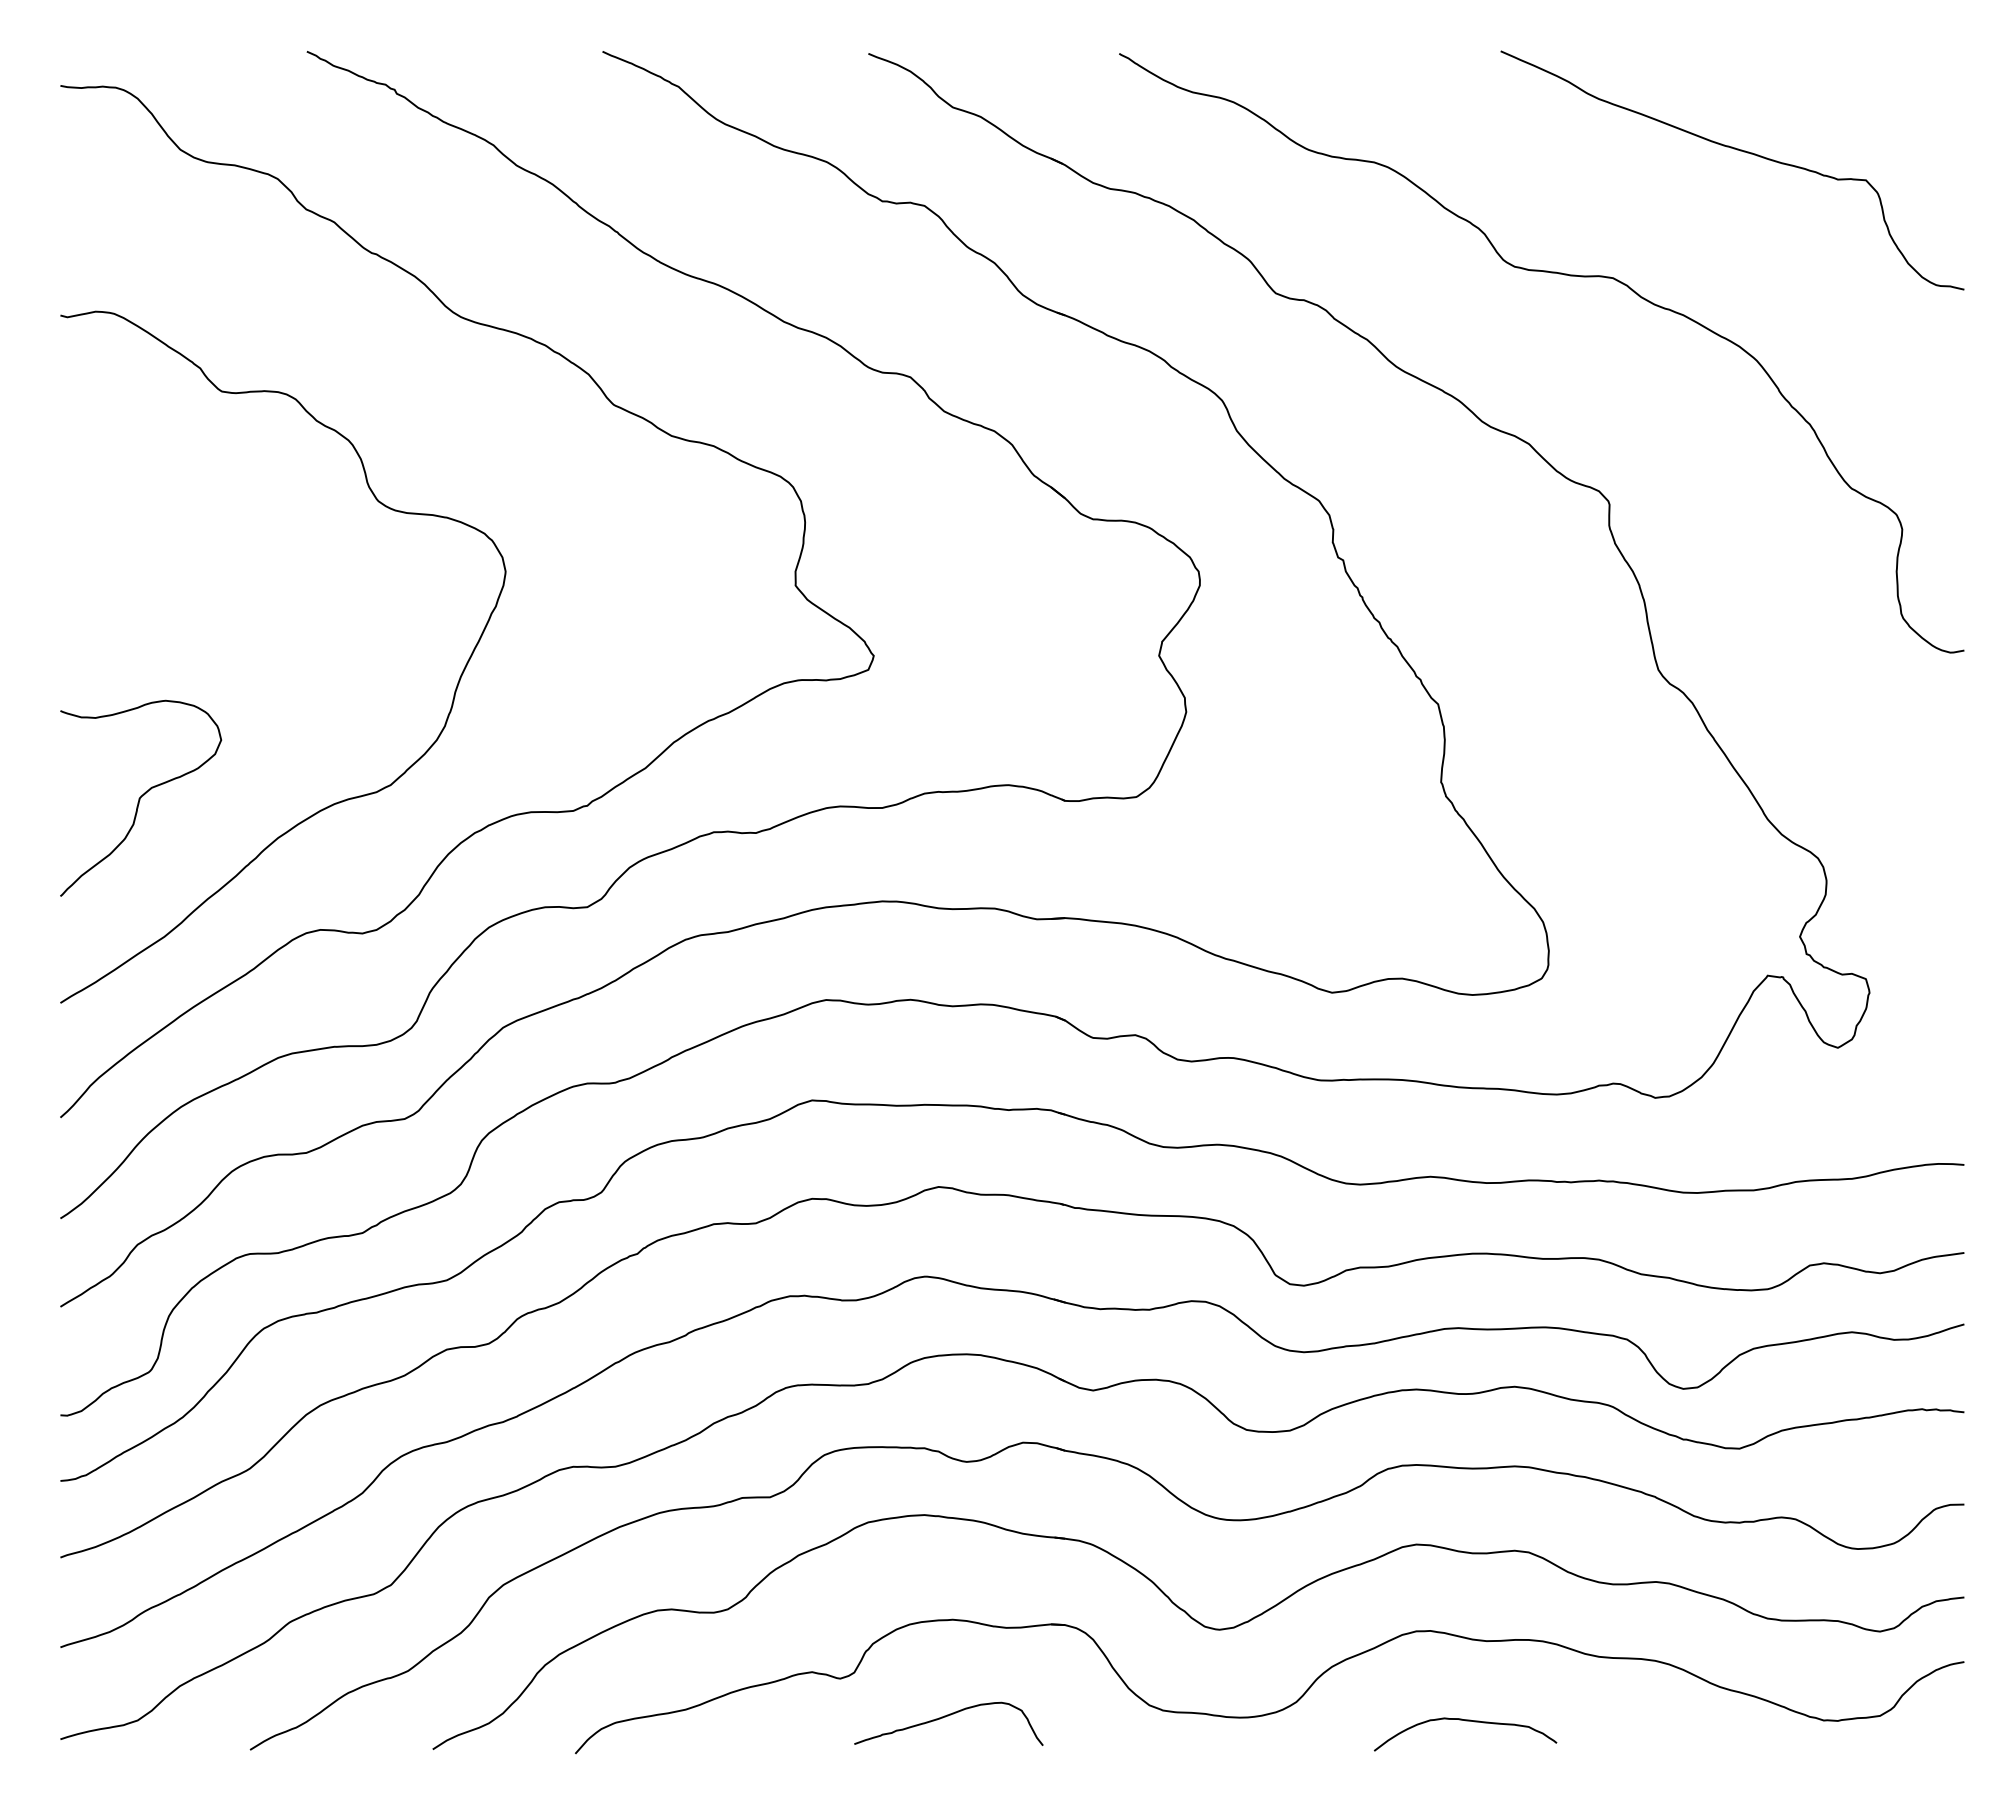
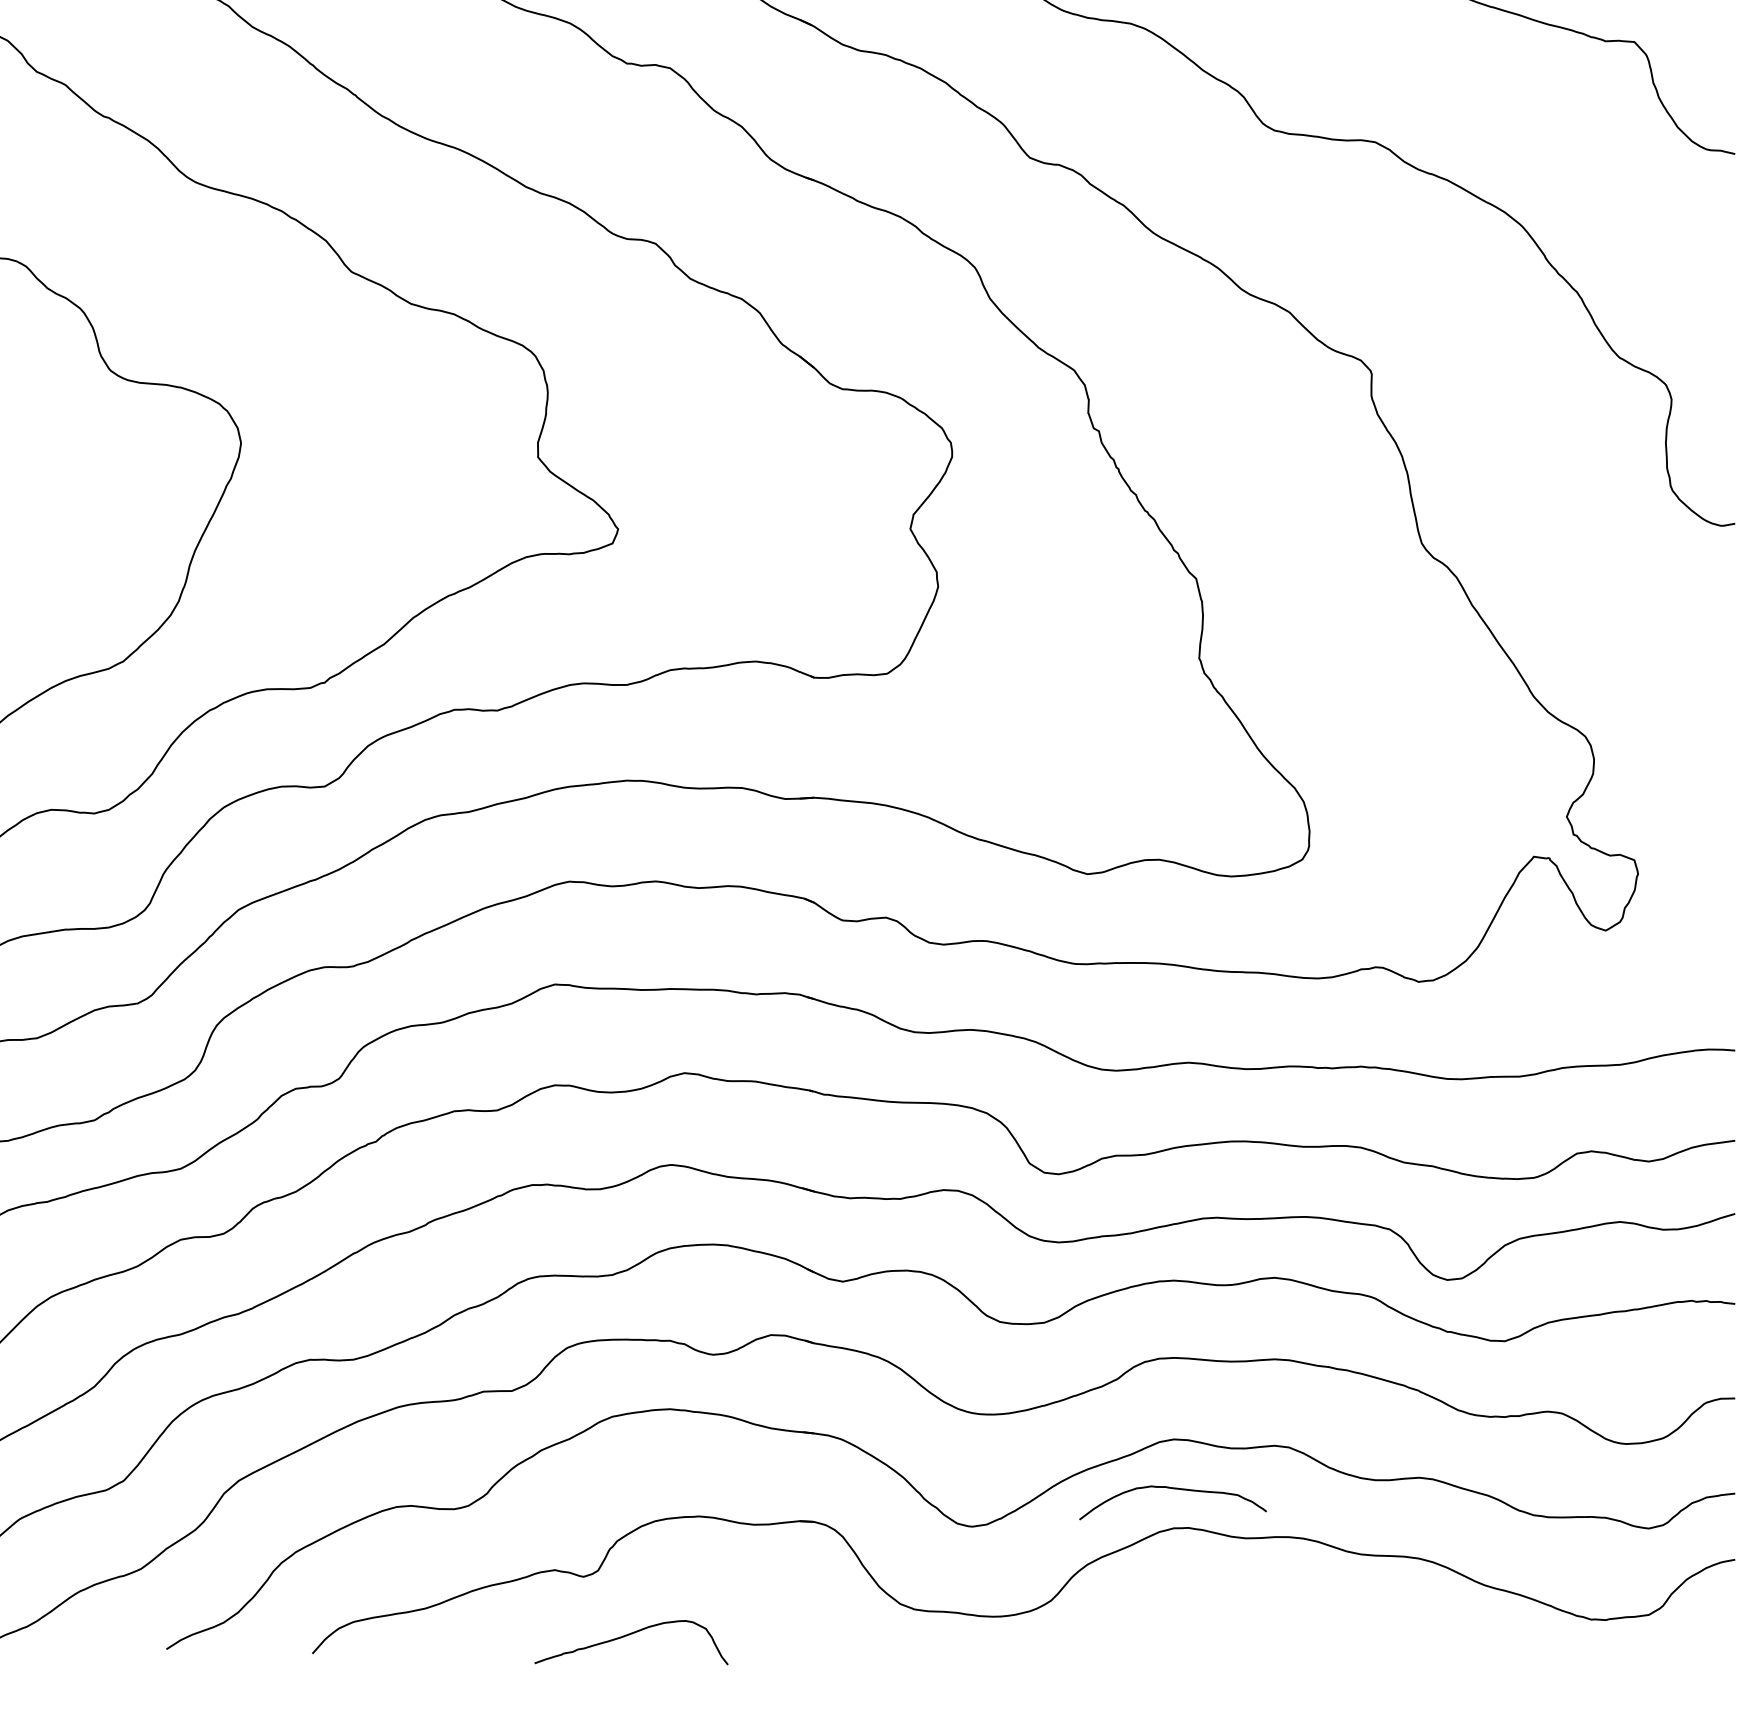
curve: (945, 1717) -> (628, 1636), moved
curve: (1465, 1721) -> (1173, 1489), moved

